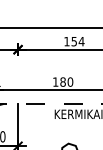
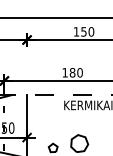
text: (81, 41) -> (91, 31), 154 -> 150

